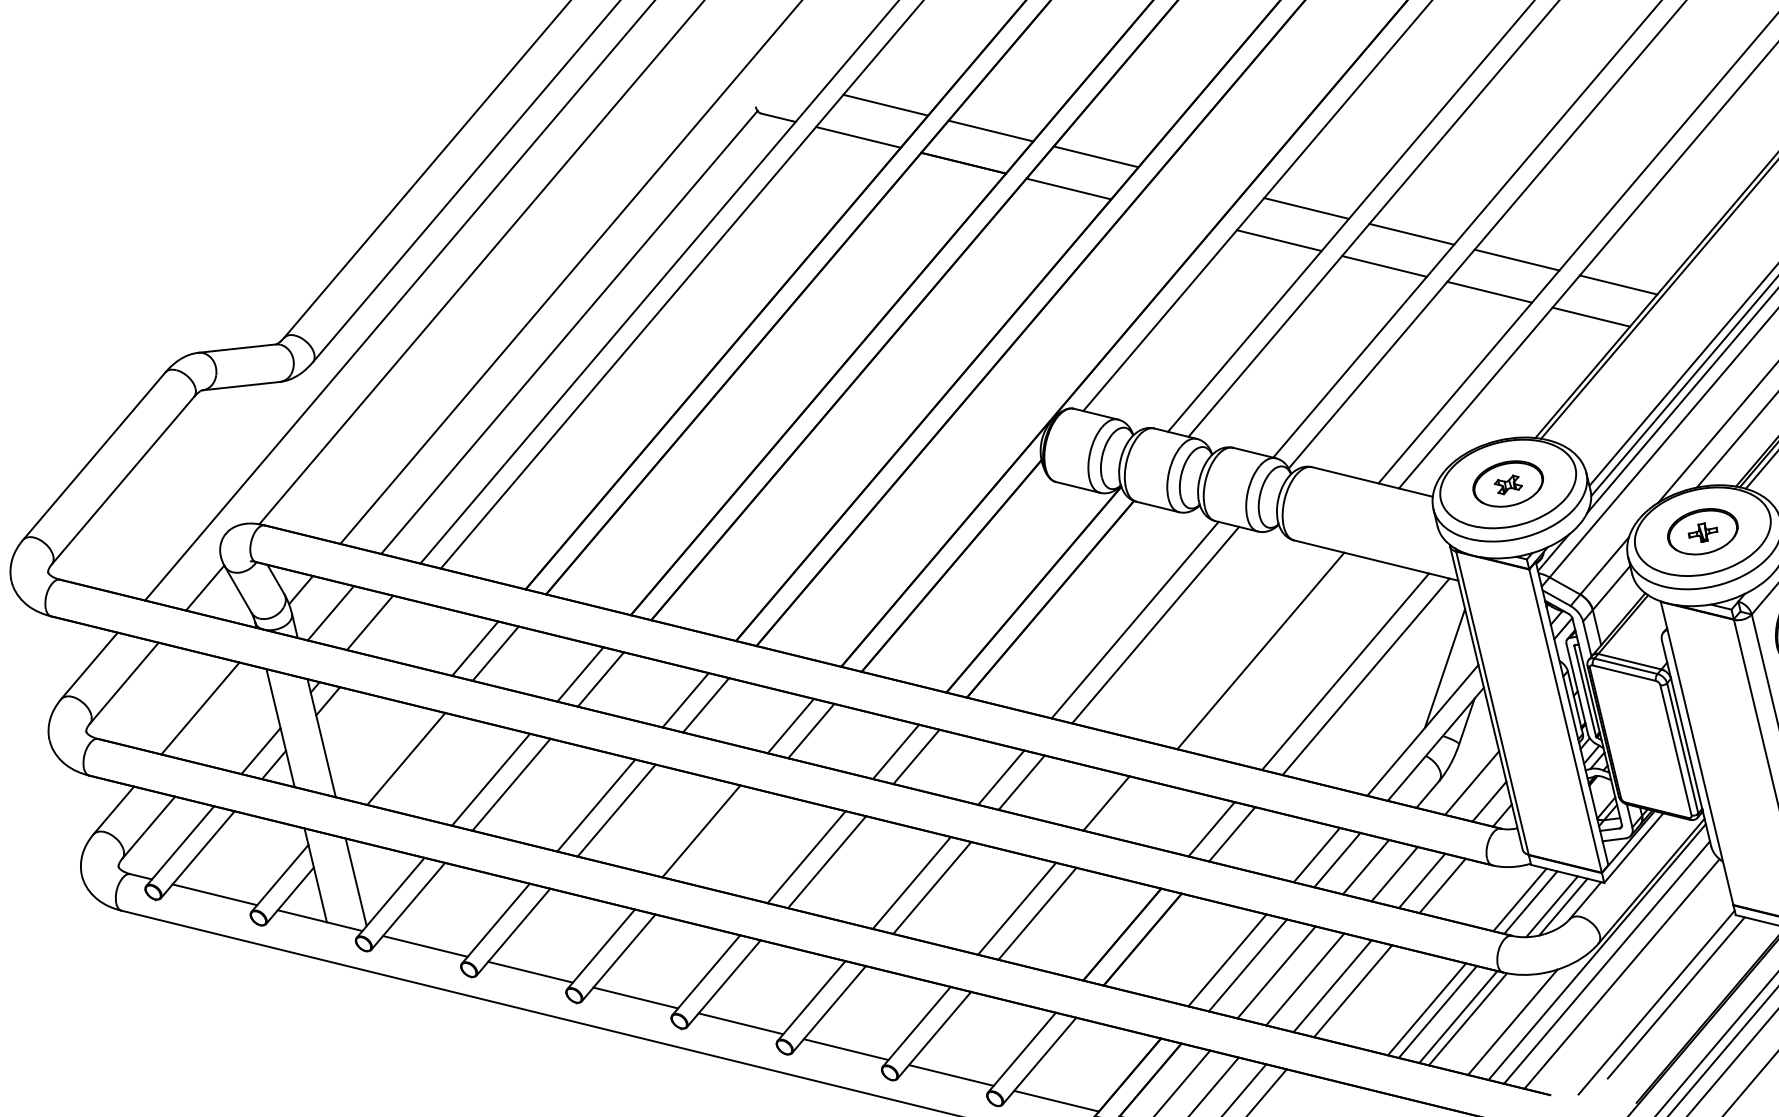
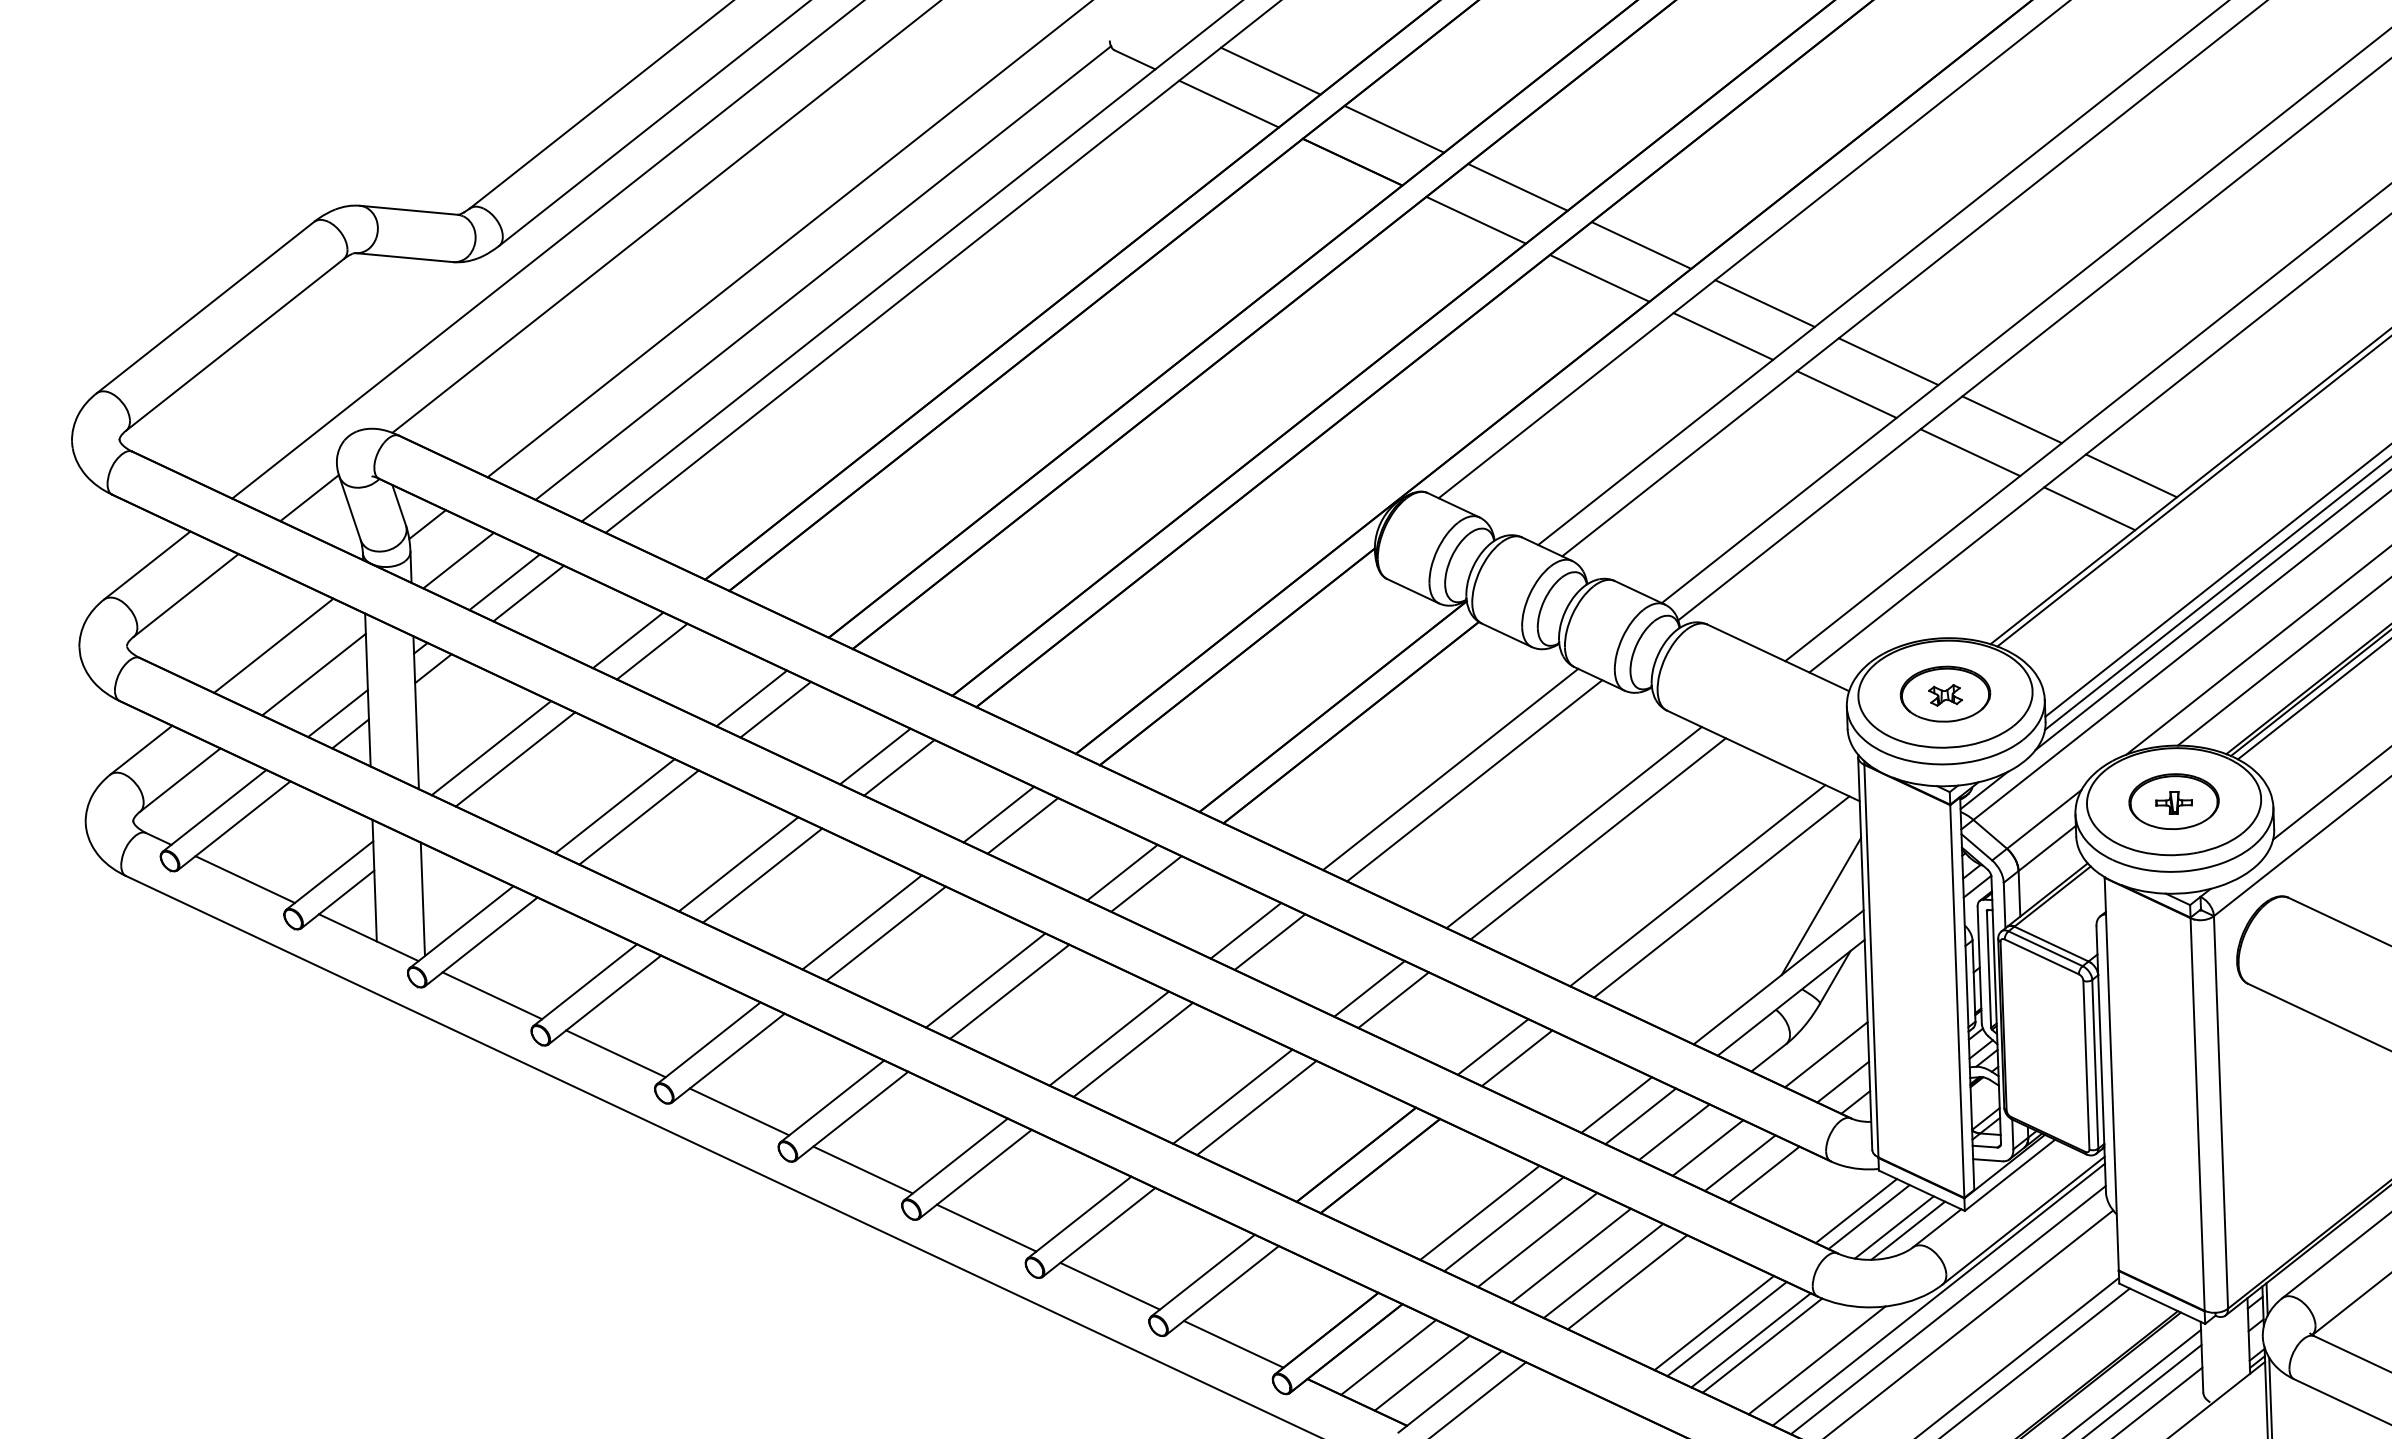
line: (1201, 182) -> (1641, 245), added
line: (1173, 214) -> (1599, 278), added
line: (390, 627) -> (528, 593), added
line: (1239, 646) -> (1573, 827), added
line: (235, 724) -> (313, 674), added
line: (385, 754) -> (491, 748), added
line: (1126, 808) -> (1393, 1000), added
line: (721, 836) -> (885, 933), added

